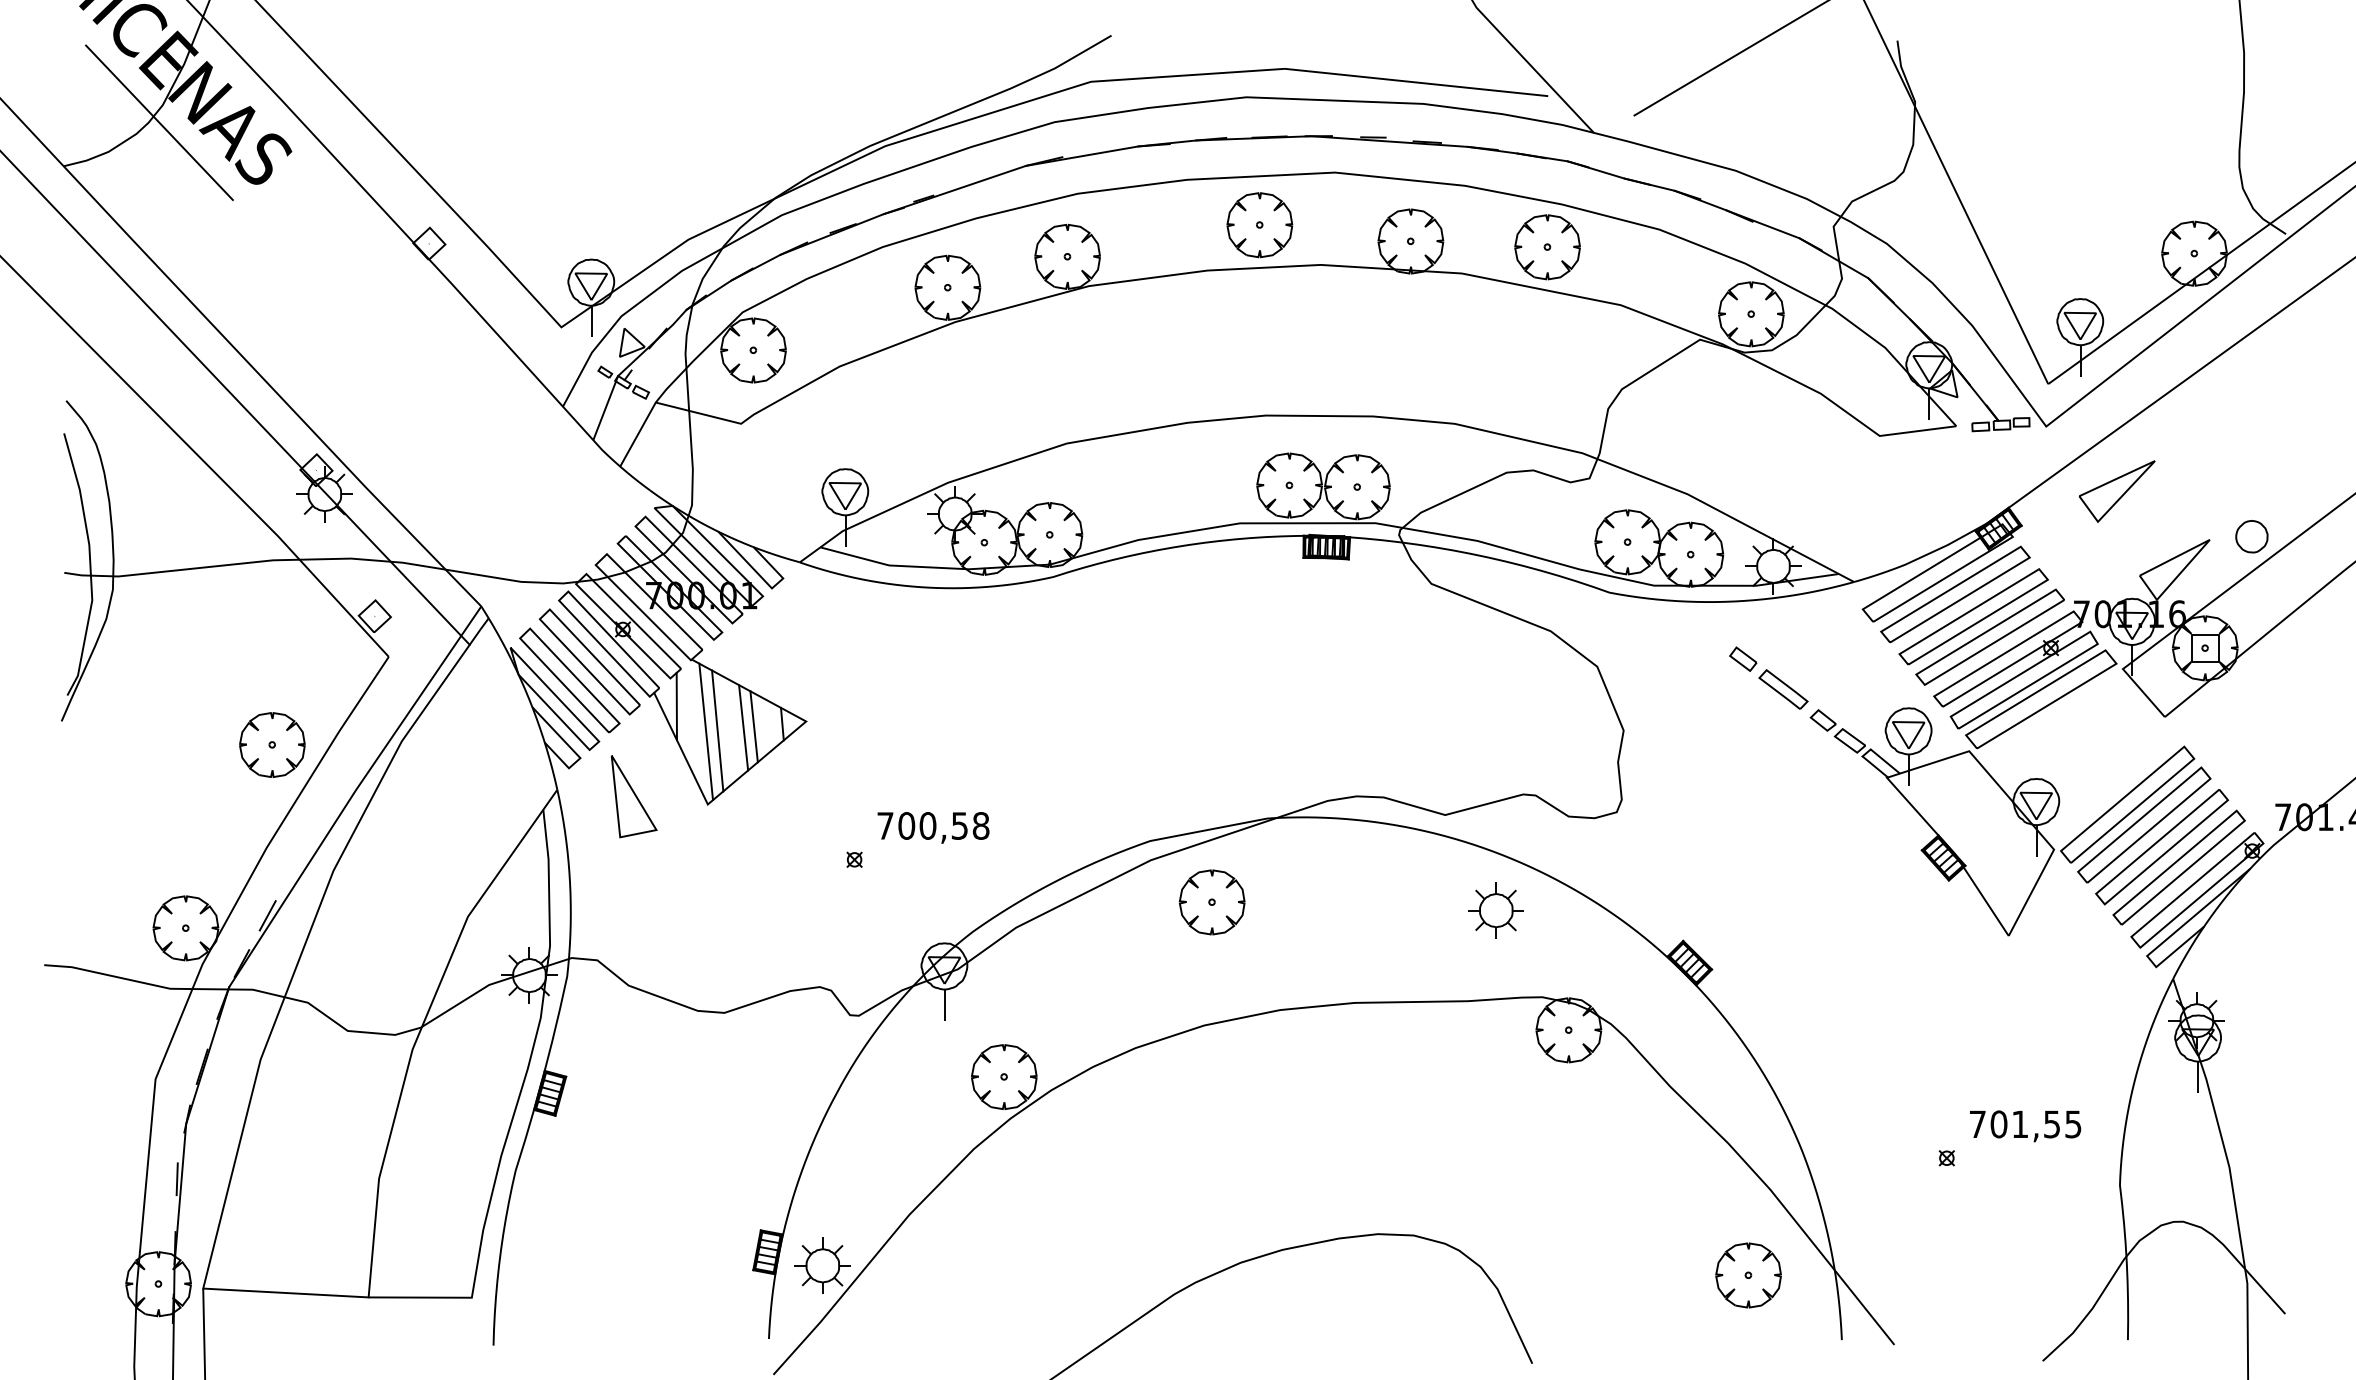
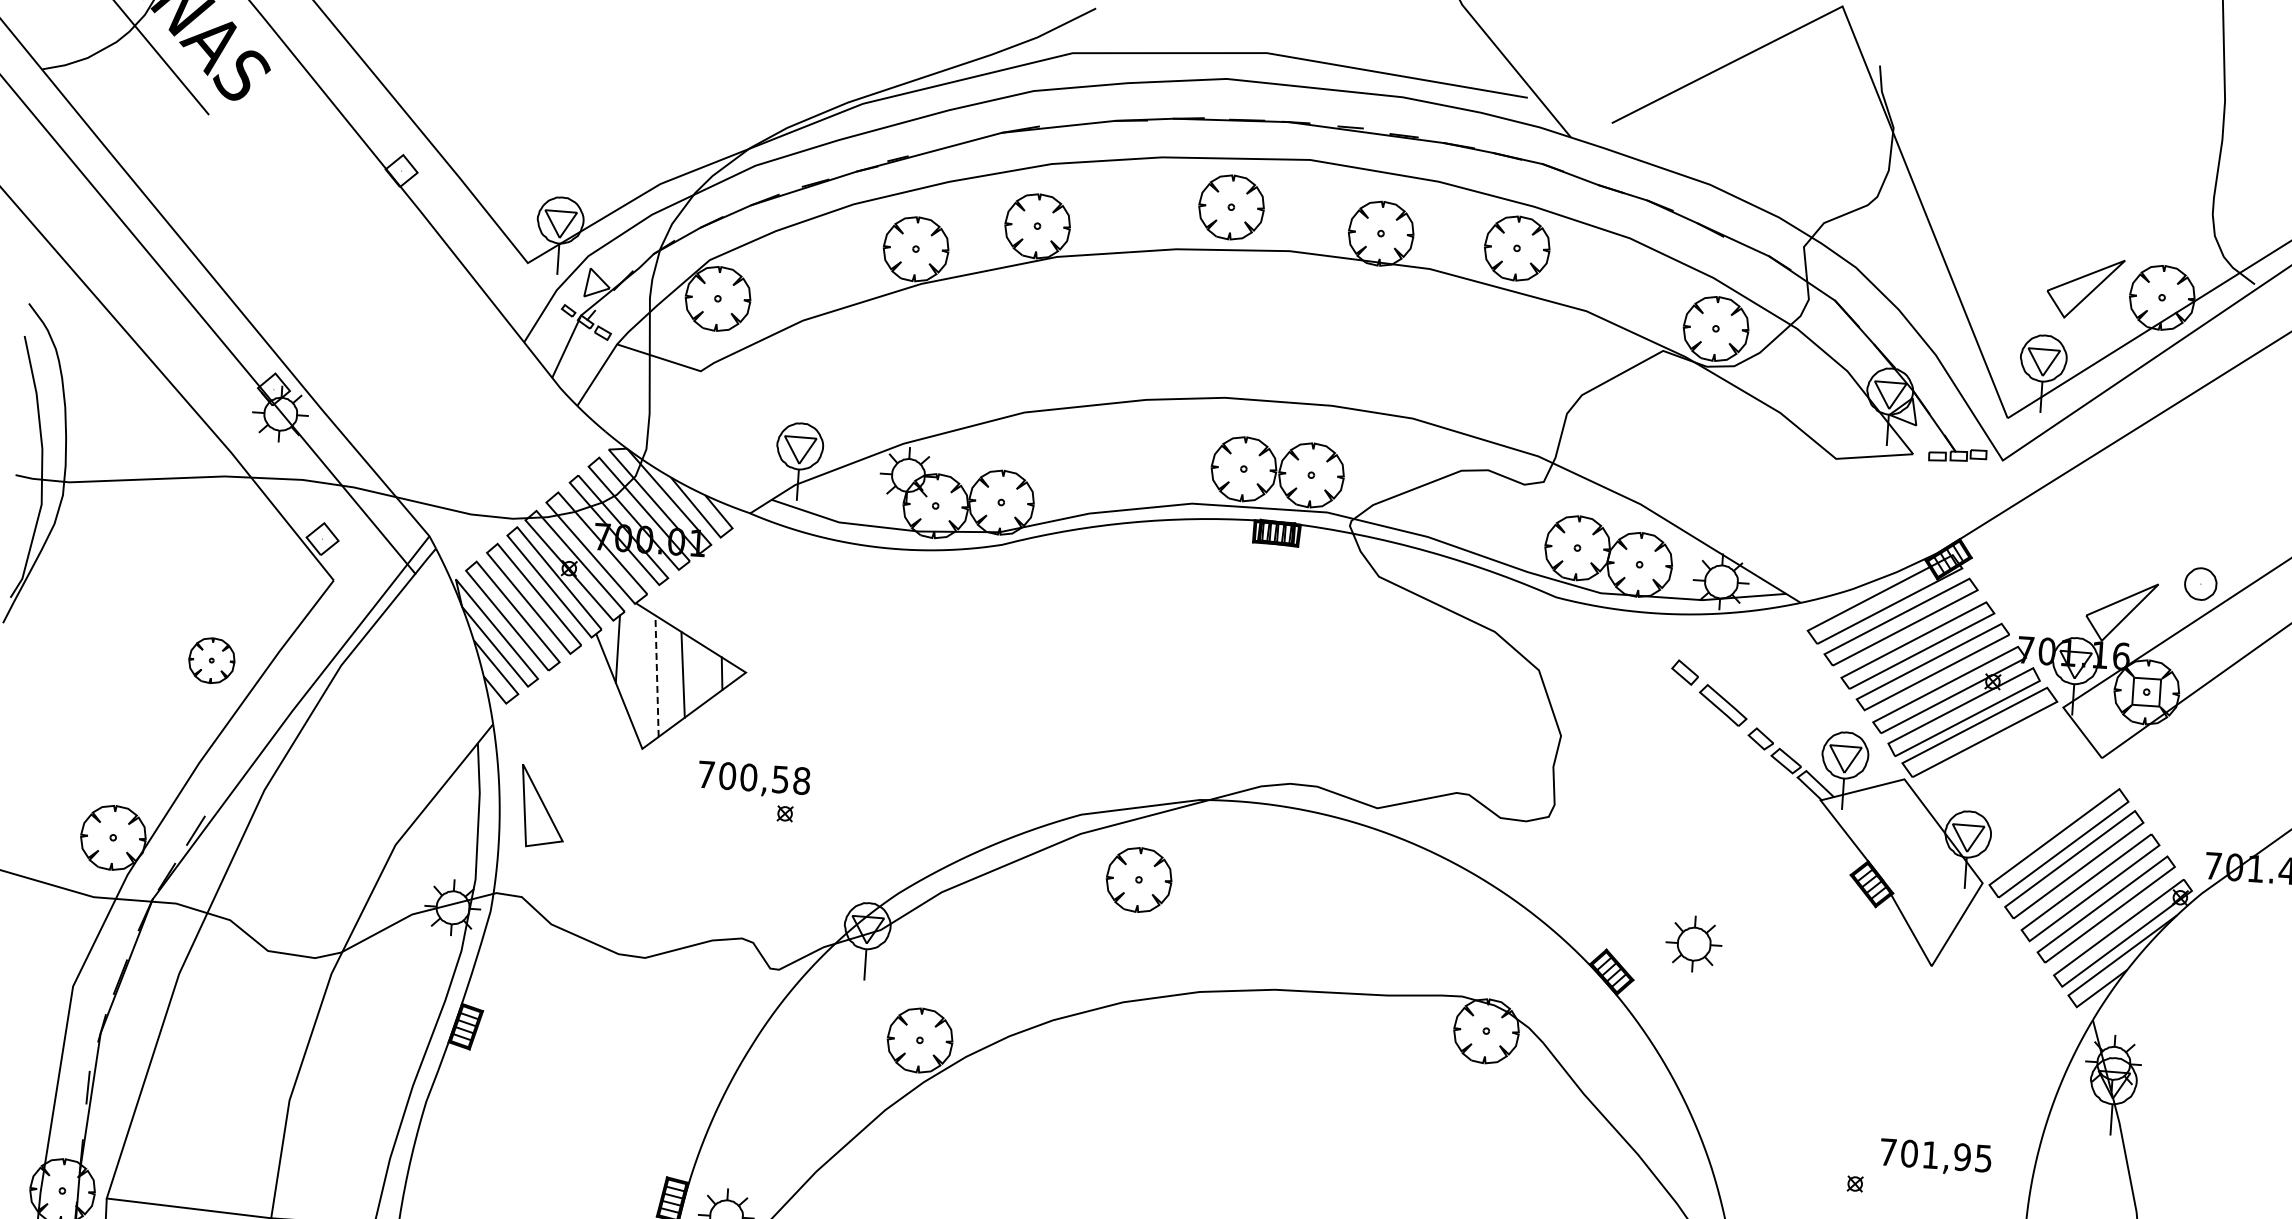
part: (2116, 491) -> (2084, 288), moved
line: (753, 726) -> (693, 674), removed
line: (717, 730) -> (656, 675), solid -> dashed
line: (706, 731) -> (645, 675), removed
part: (272, 744) -> (211, 660), size x0.7
part: (633, 796) -> (541, 806), moved
text: (933, 827) -> (754, 779), moved
part: (1495, 910) -> (1693, 944), moved
text: (2051, 1124) -> (1961, 1157), 701,55 -> 701,95

